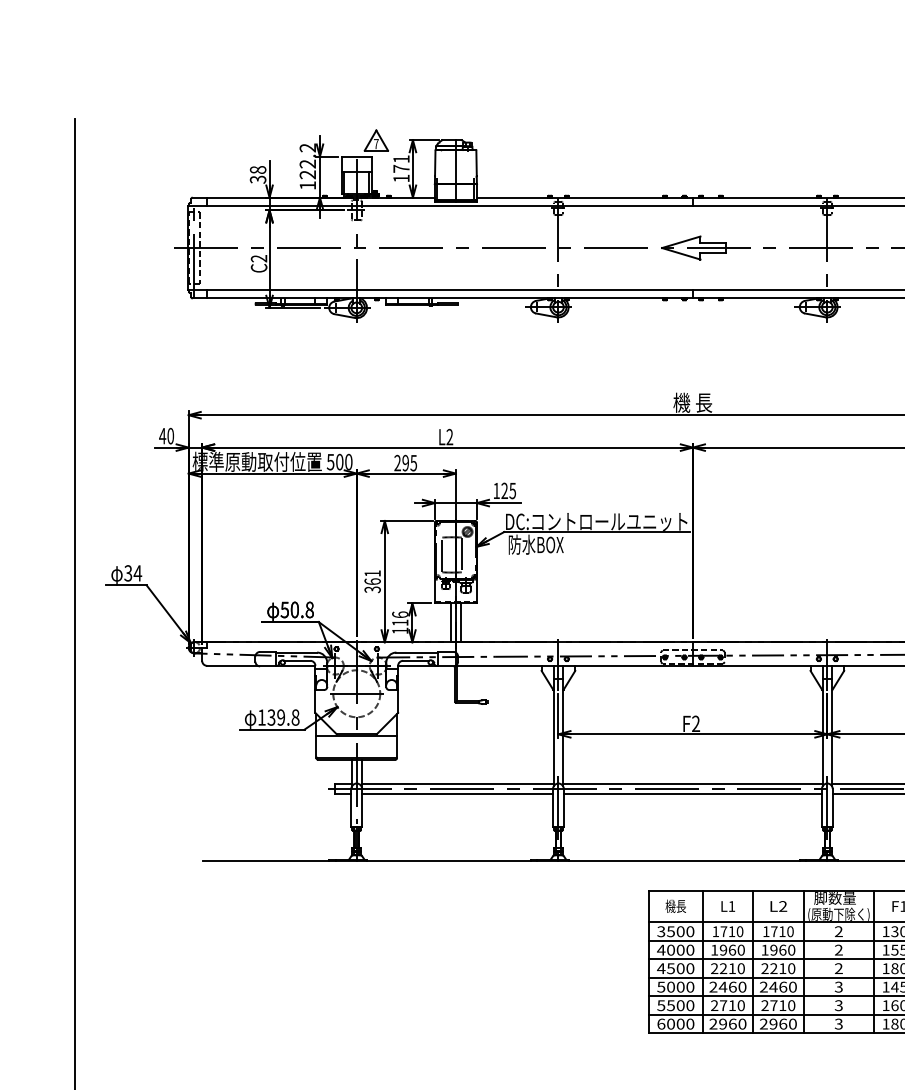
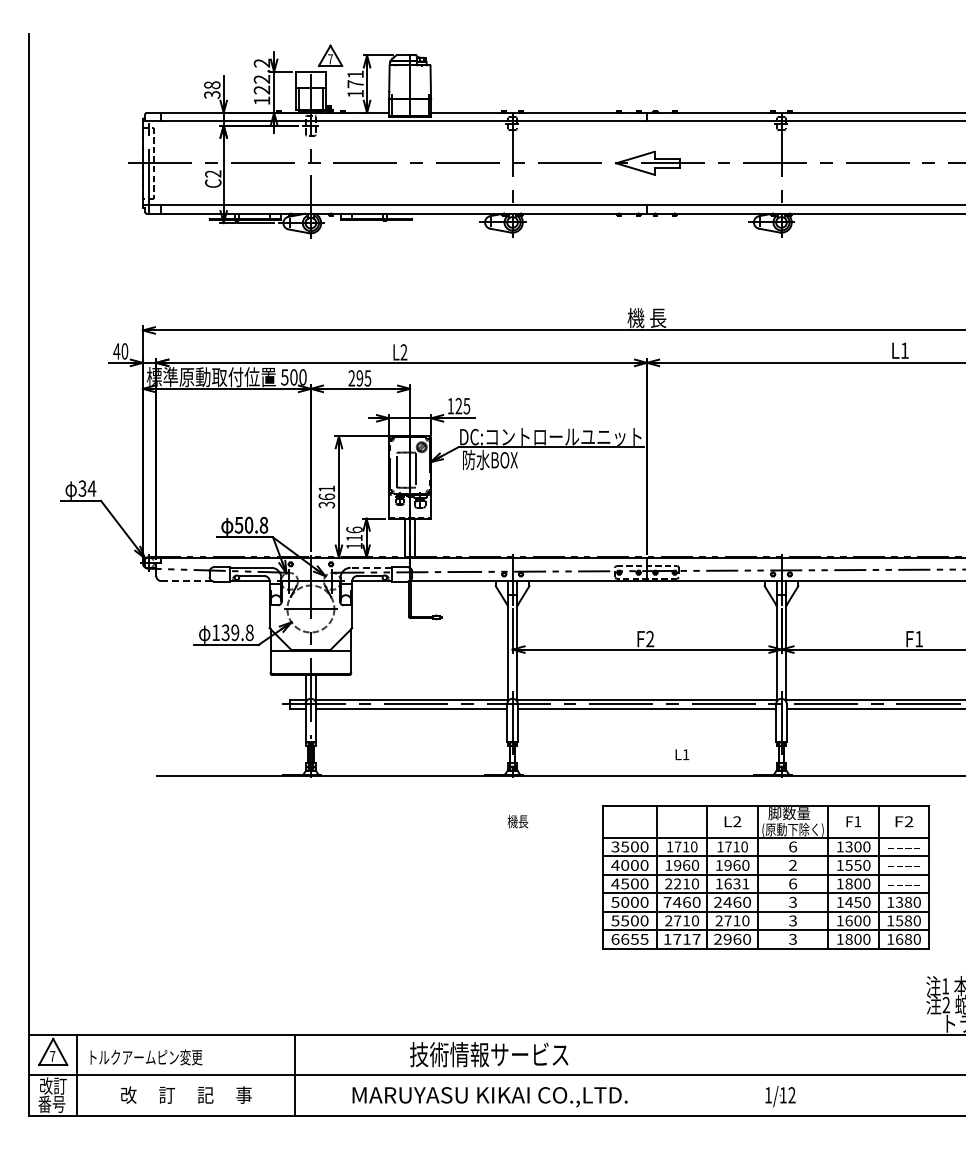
line: (417, 652) -> (371, 567), solid -> dashed
line: (232, 666) -> (186, 581), solid -> dashed
text: (675, 906) -> (517, 821), moved
text: (728, 906) -> (682, 754), moved
text: (839, 931) -> (793, 846), 2 -> 6
text: (778, 968) -> (732, 883), 2210 -> 1631
text: (839, 968) -> (793, 883), 2 -> 6
text: (713, 986) -> (667, 901), 2460 -> 7460
text: (680, 1023) -> (634, 938), 6000 -> 6655
text: (727, 1023) -> (681, 938), 2960 -> 1717

